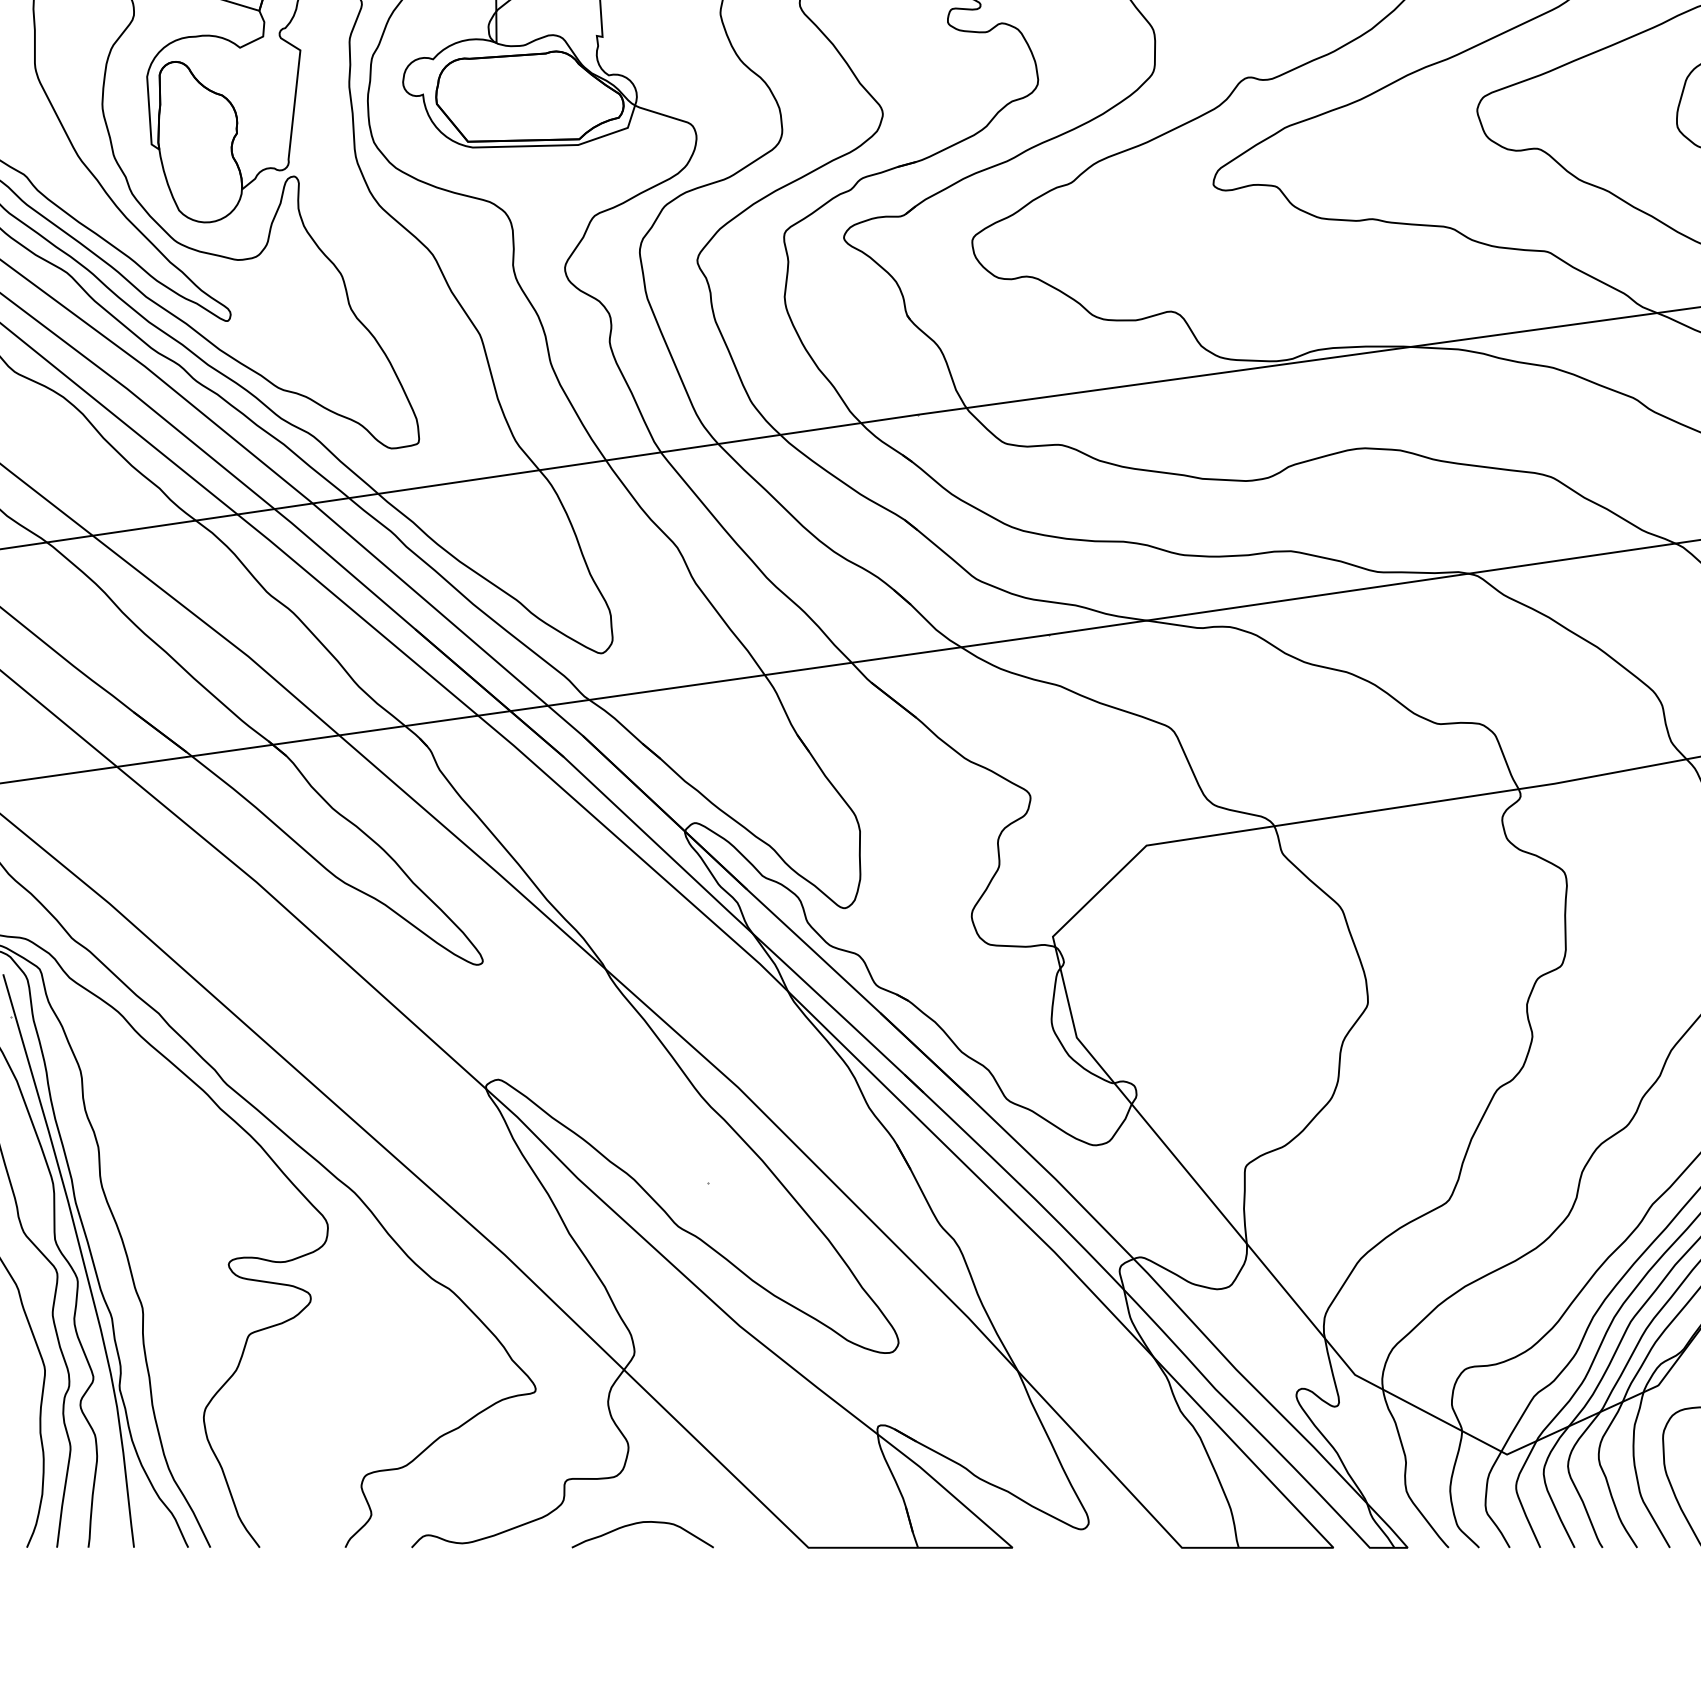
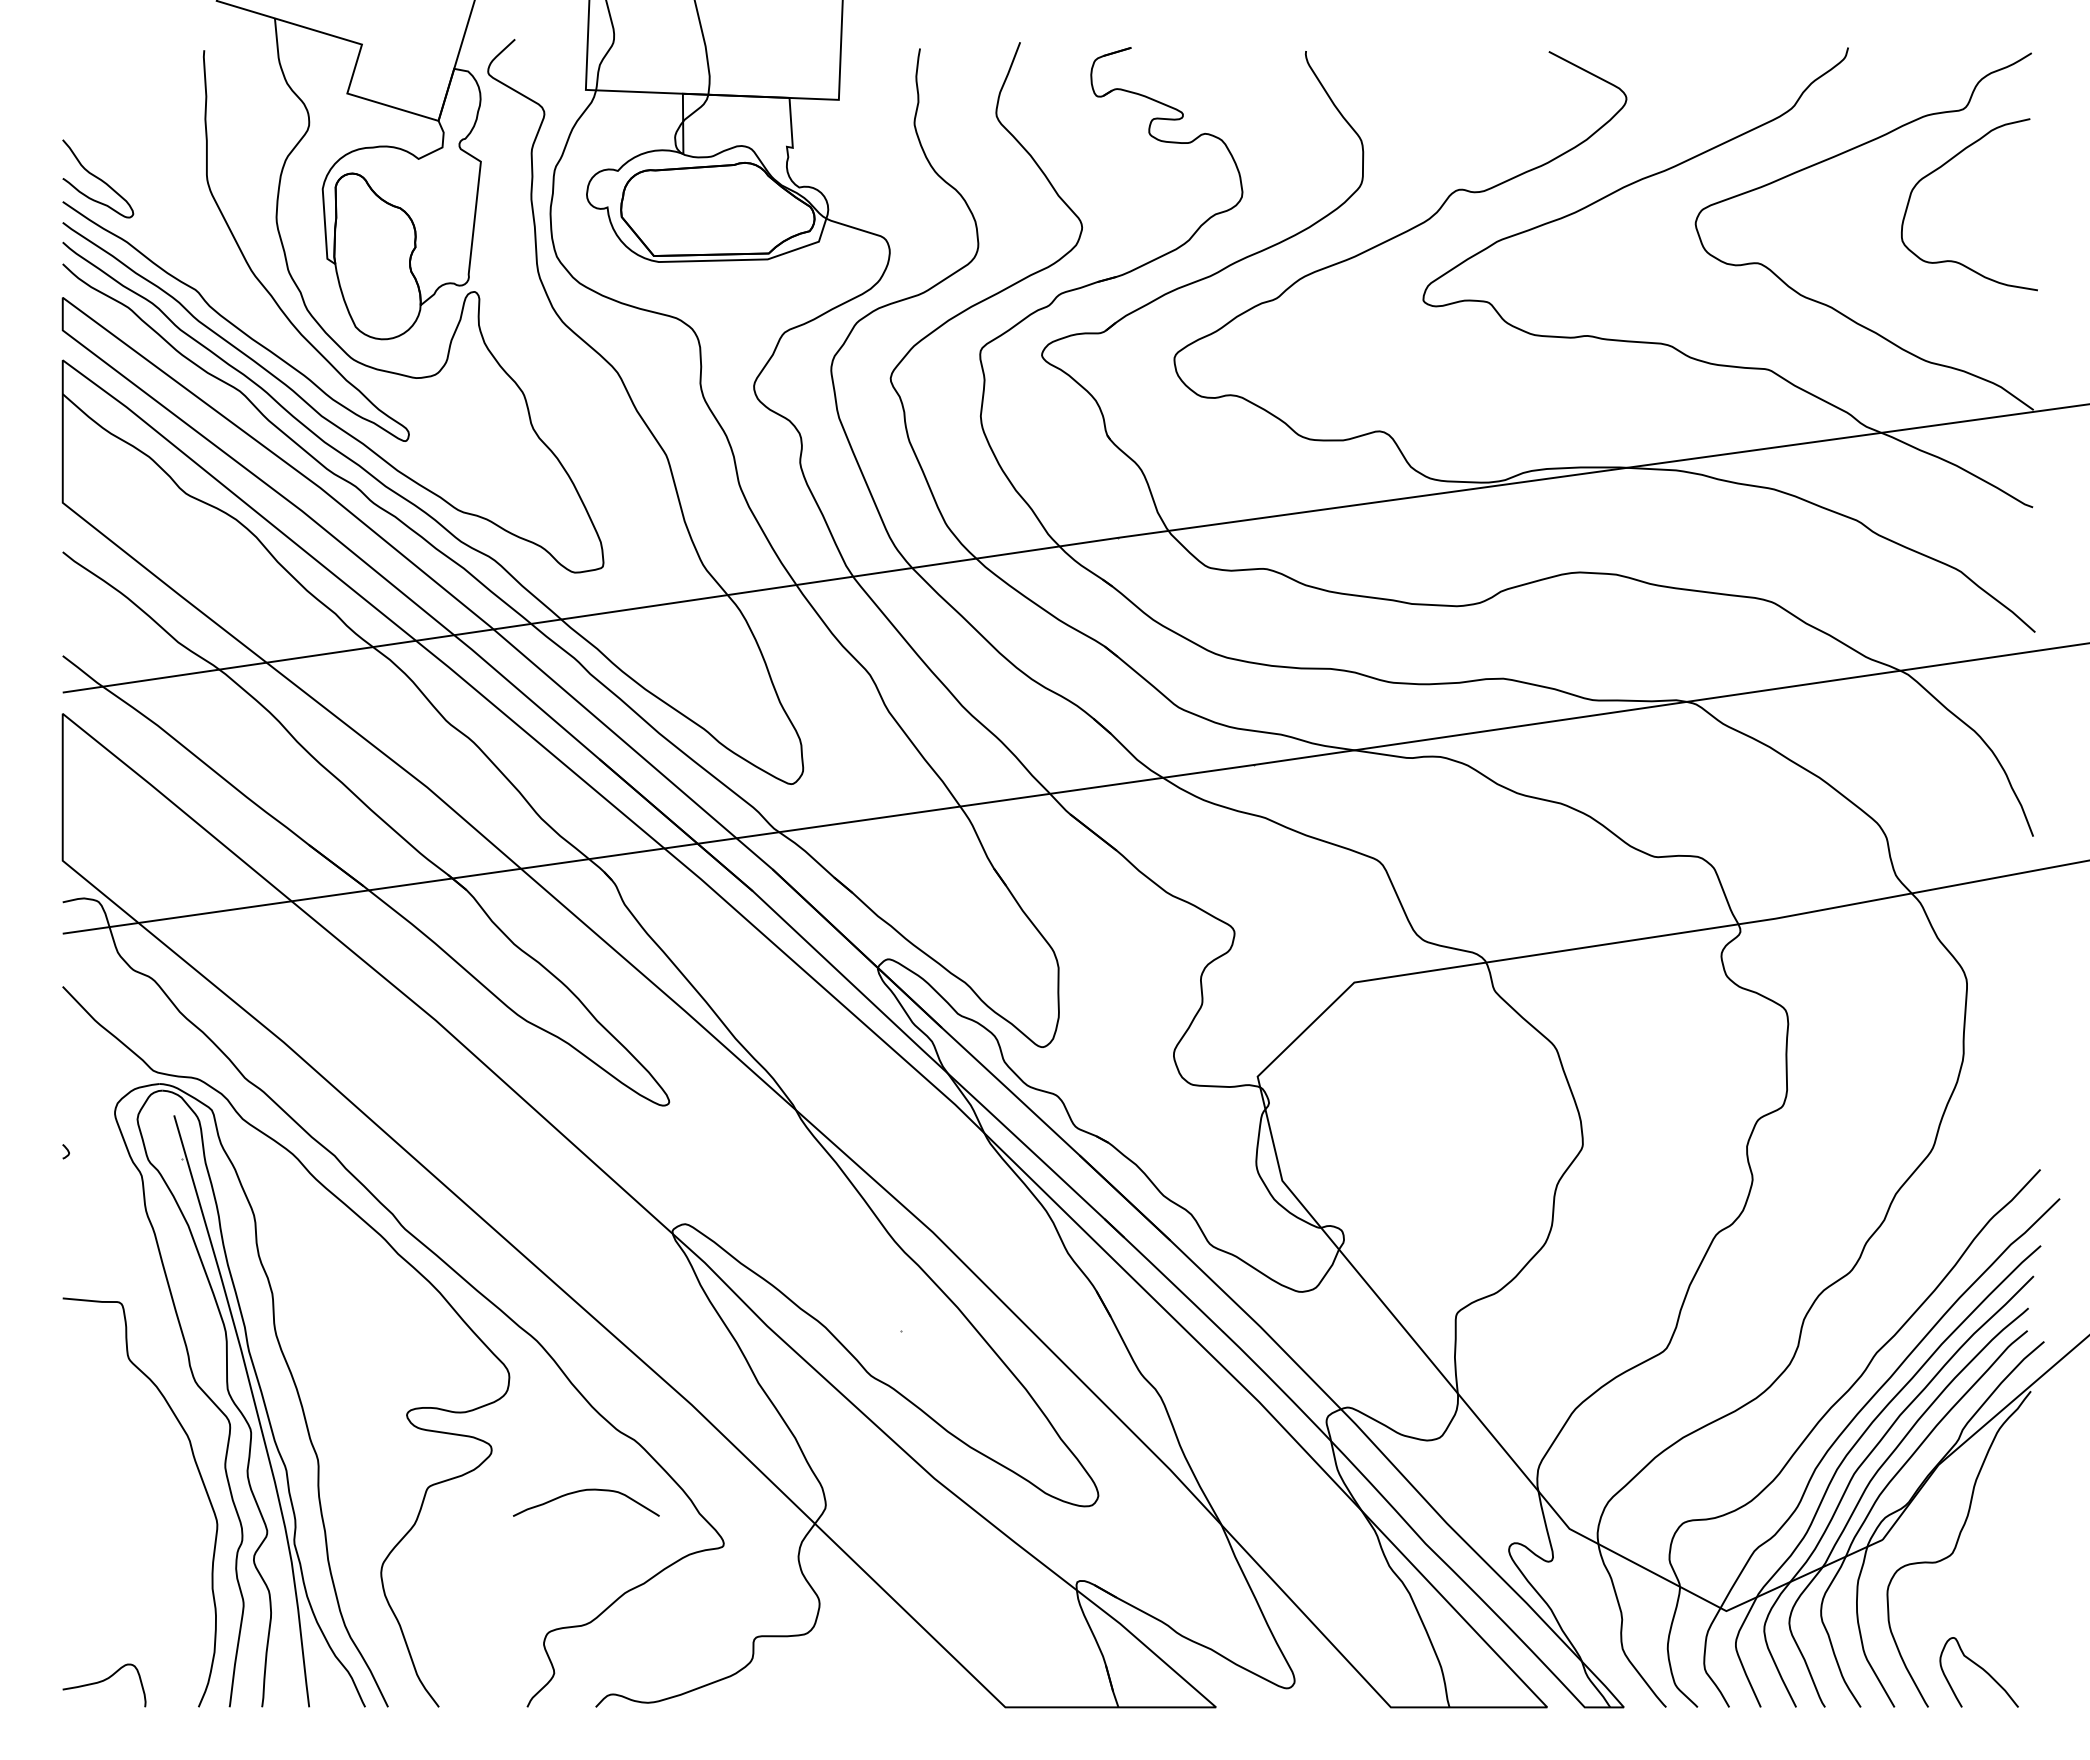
curve: (641, 1523) -> (584, 1491), moved

